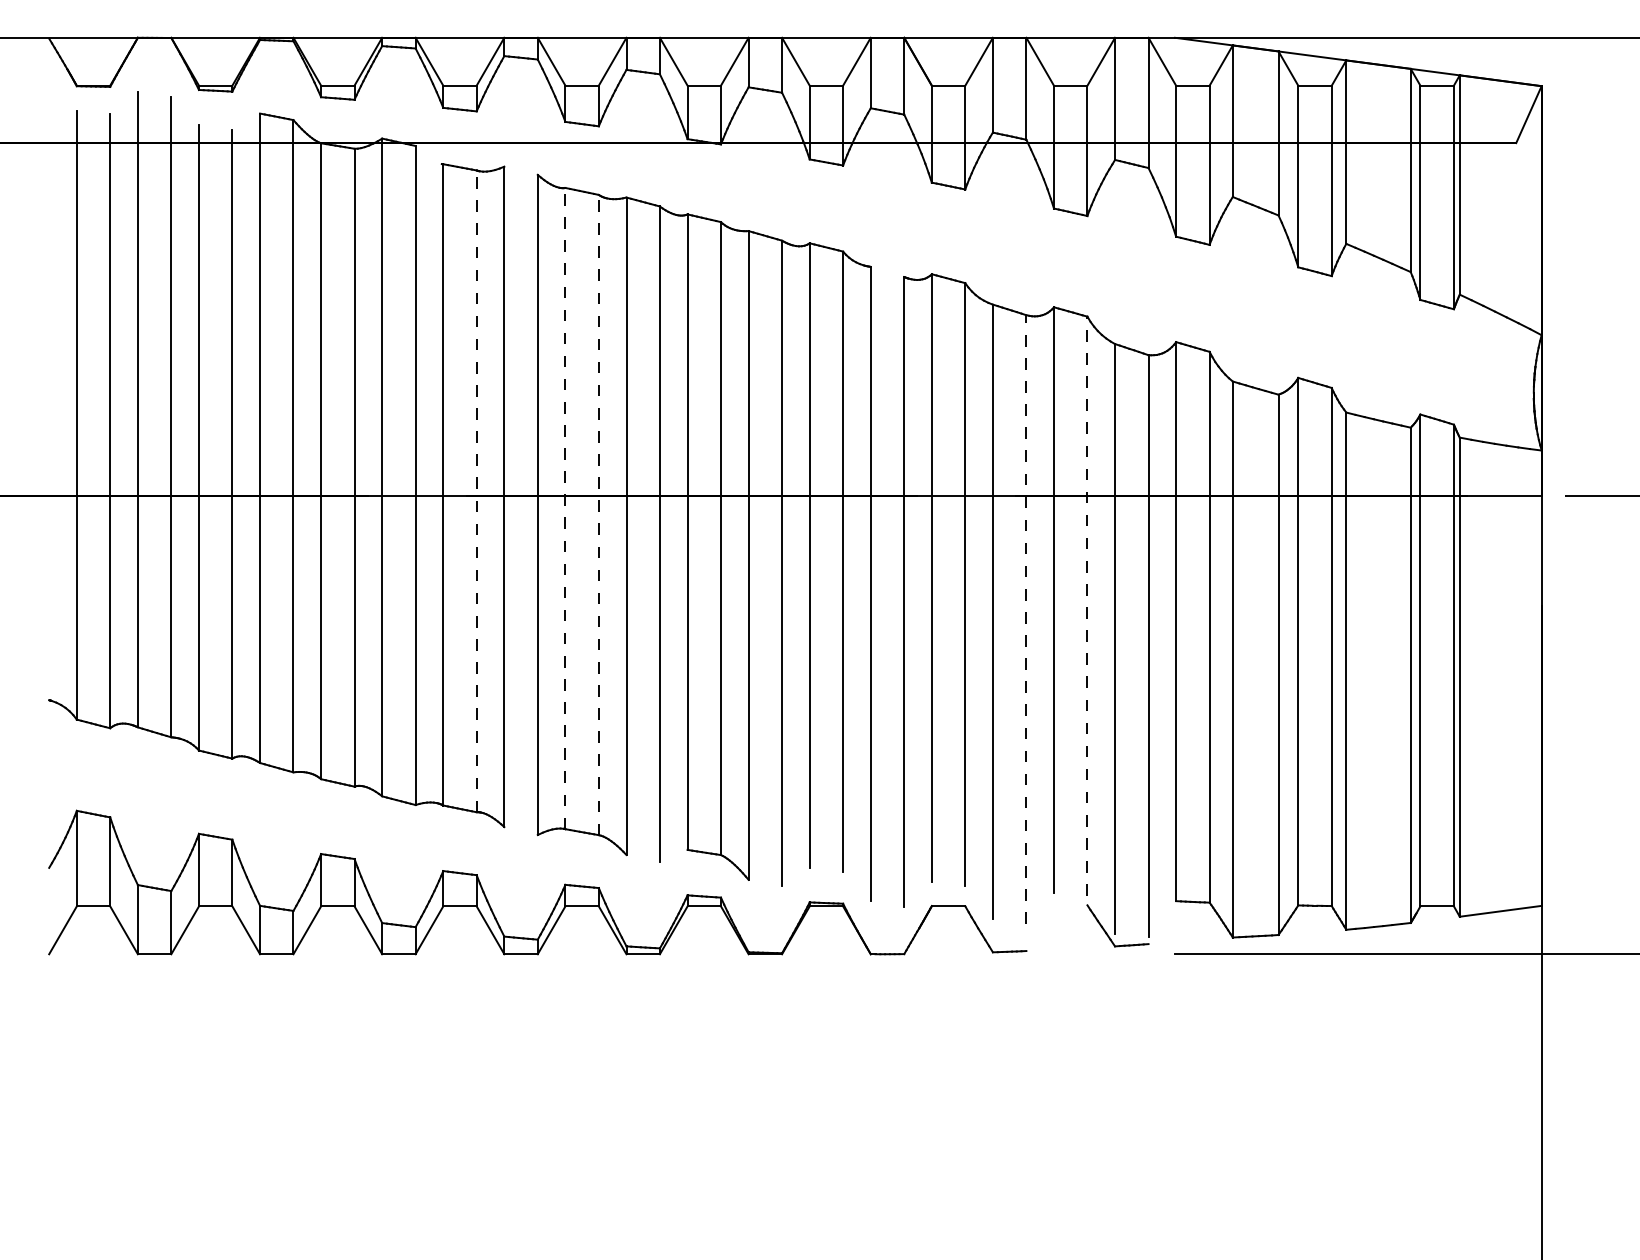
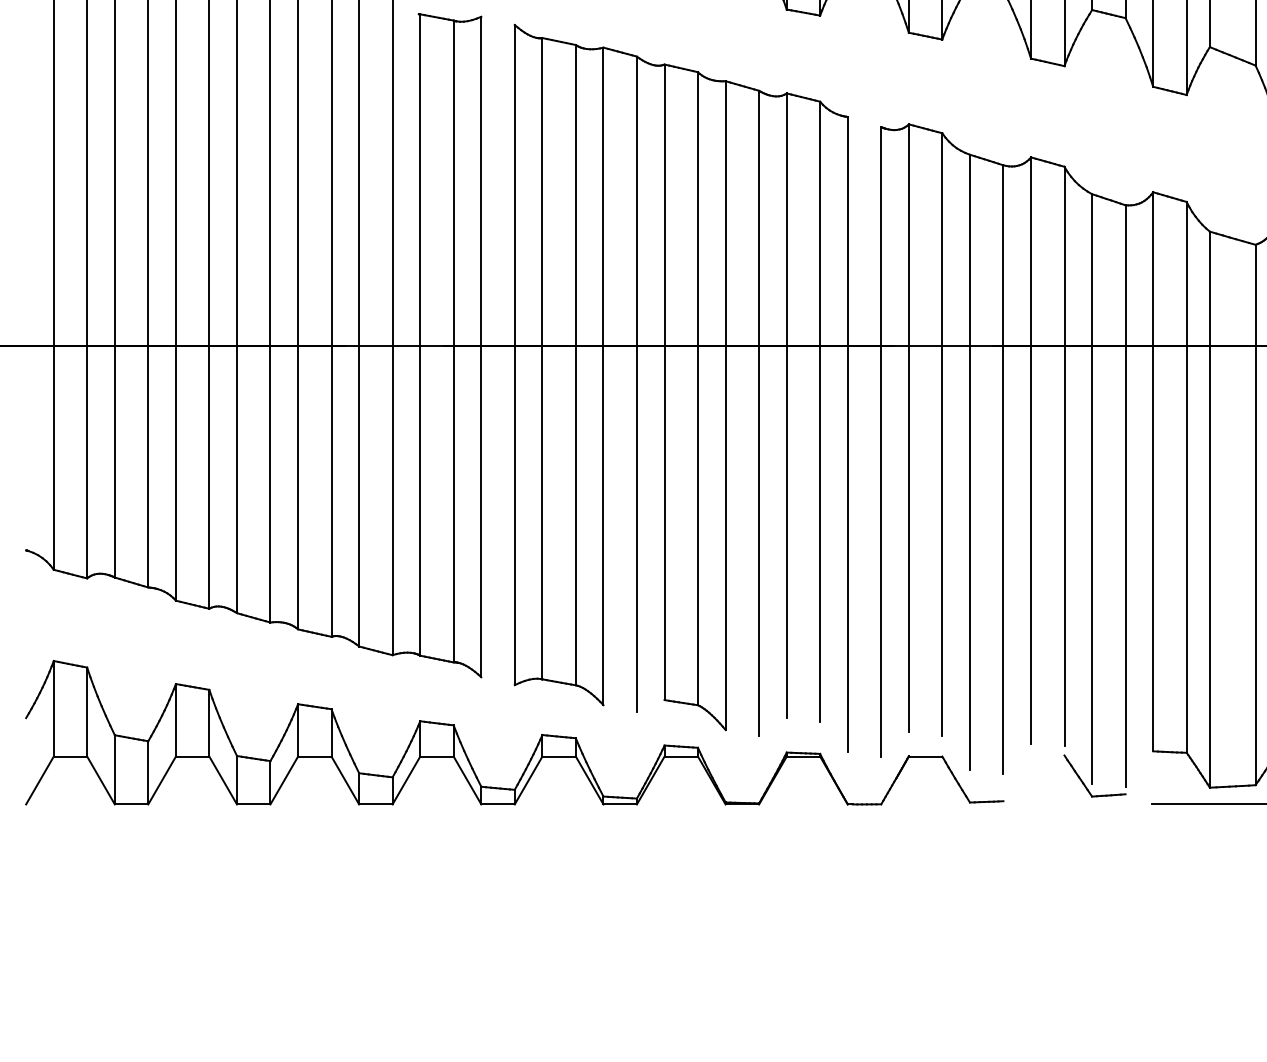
line: (476, 491) -> (453, 341), dashed -> solid
line: (565, 508) -> (542, 358), dashed -> solid
line: (598, 514) -> (575, 364), dashed -> solid
line: (1087, 606) -> (1064, 456), dashed -> solid
line: (1026, 619) -> (1003, 469), dashed -> solid

